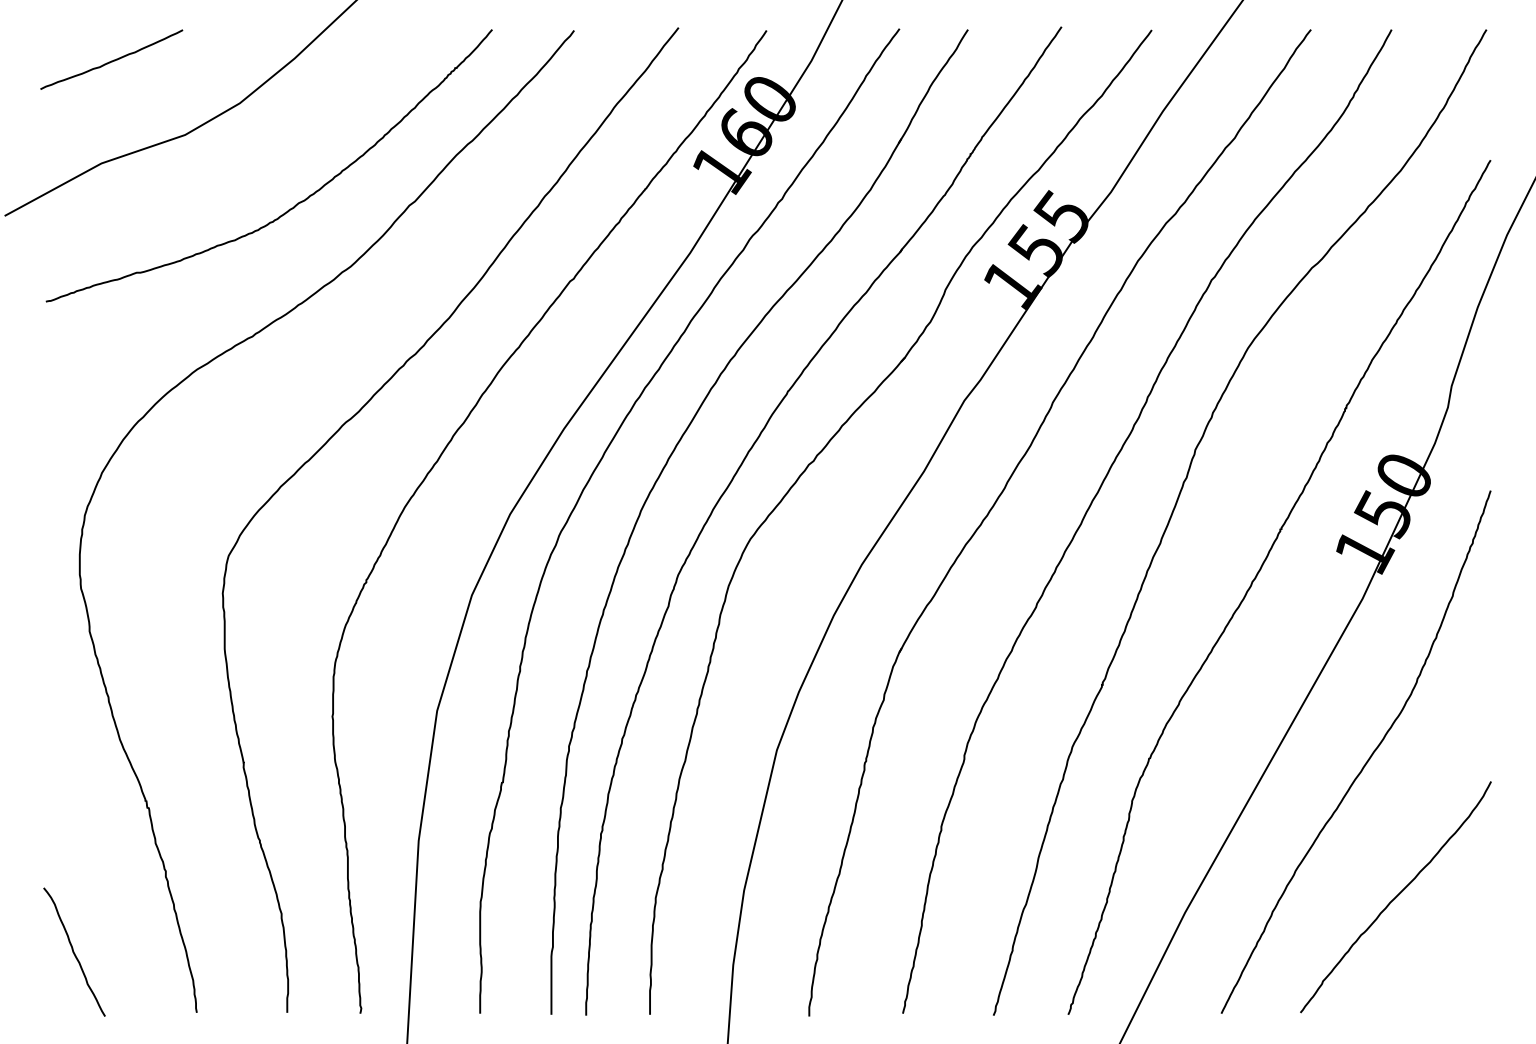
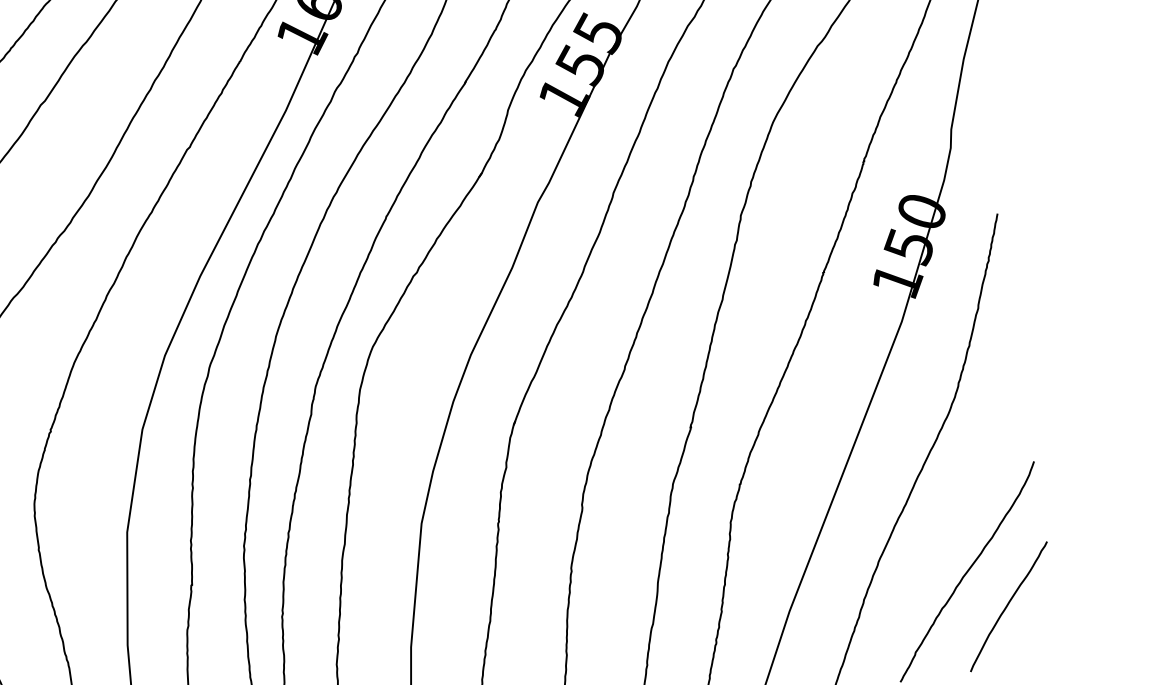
curve: (1436, 943) -> (1007, 606), added

